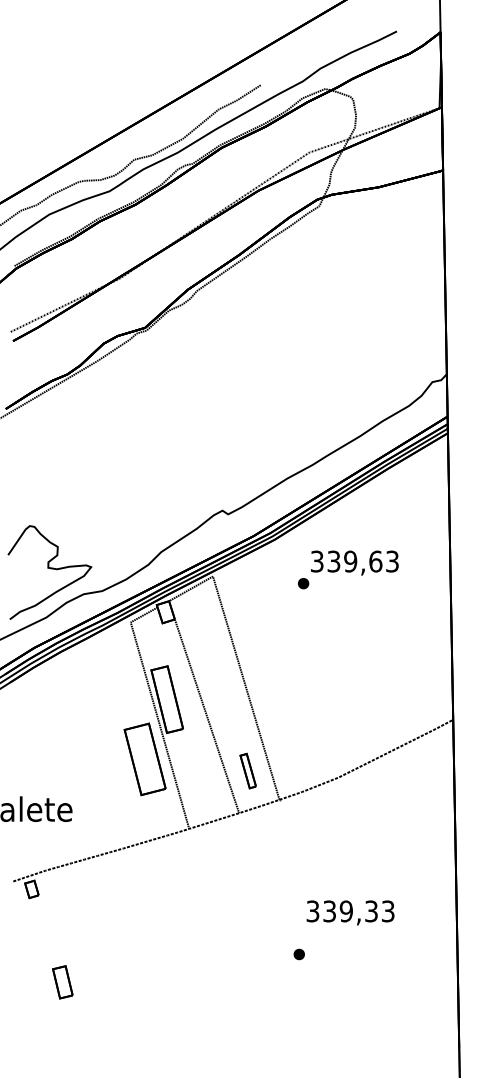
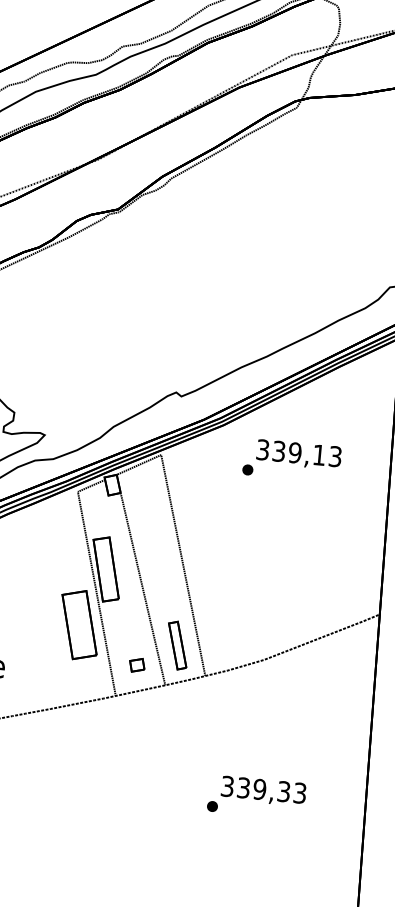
text: (375, 561) -> (319, 455), 339,63 -> 339,13
part: (248, 770) -> (178, 645), size x1.43
part: (208, 795) -> (137, 665), added
part: (298, 954) -> (211, 806), moved

